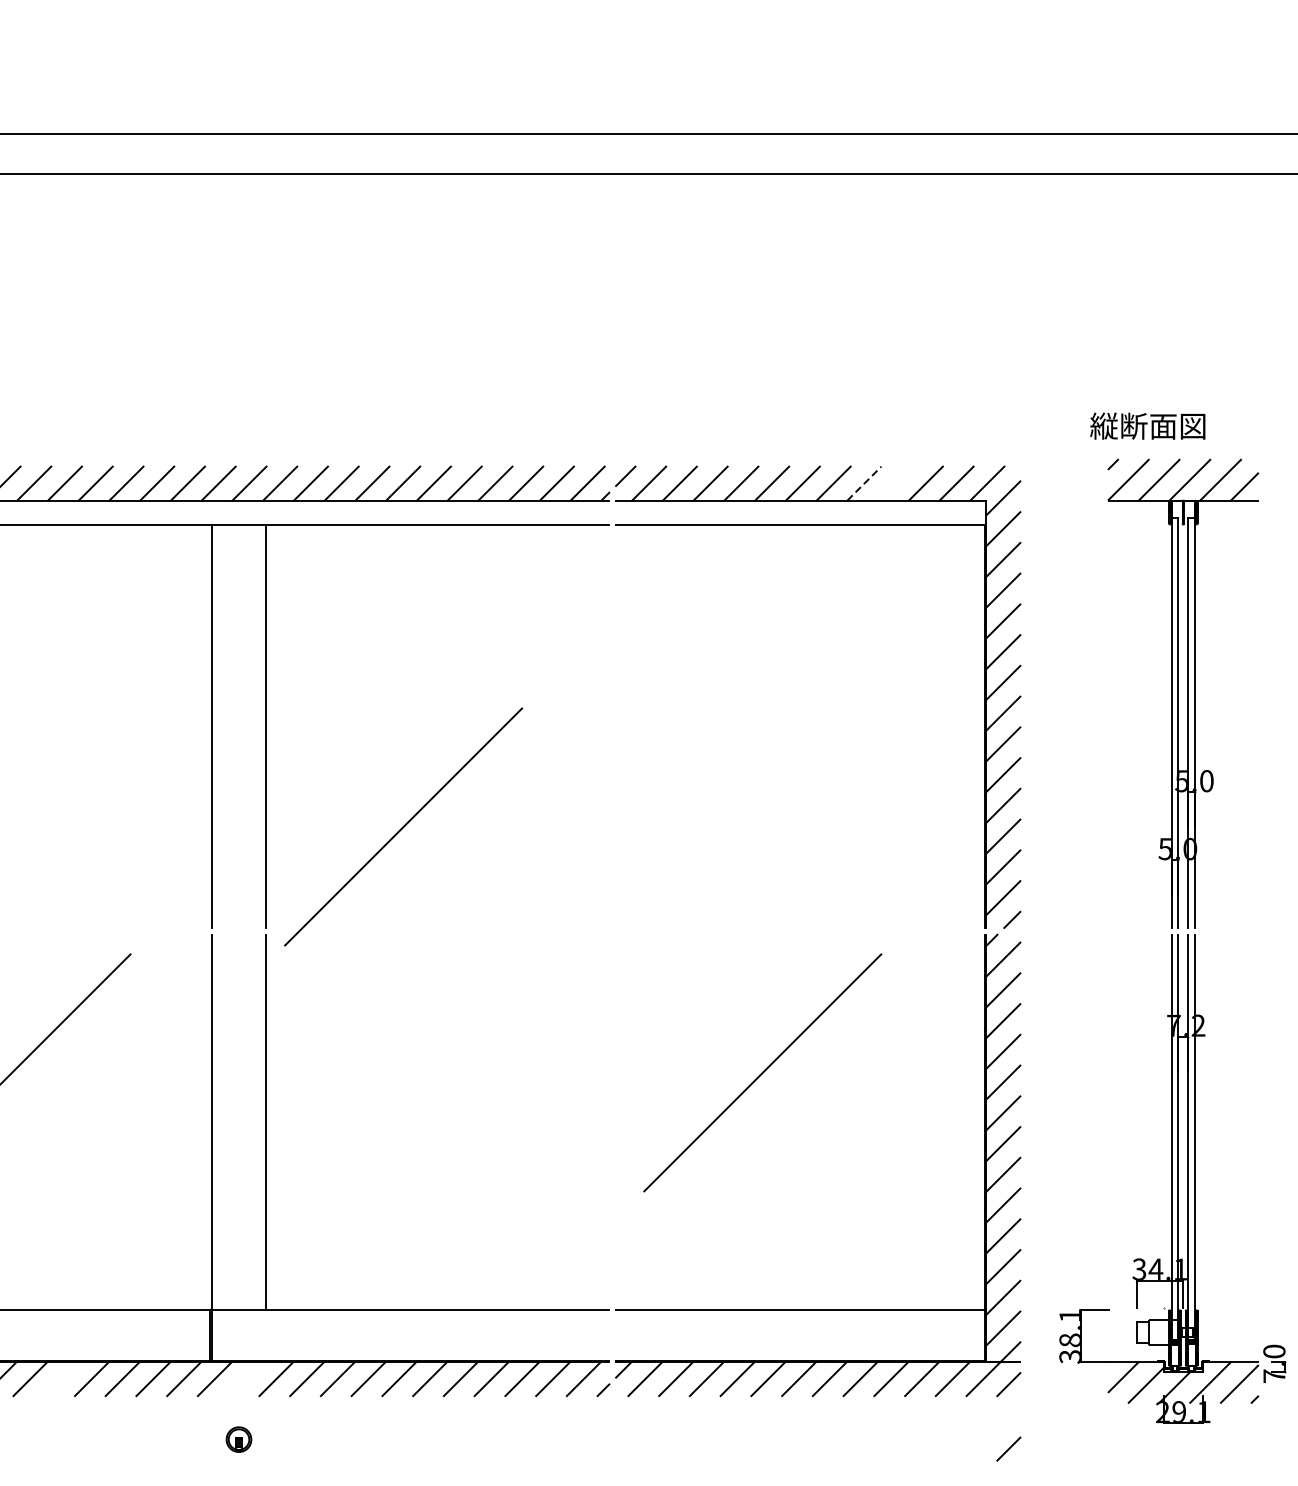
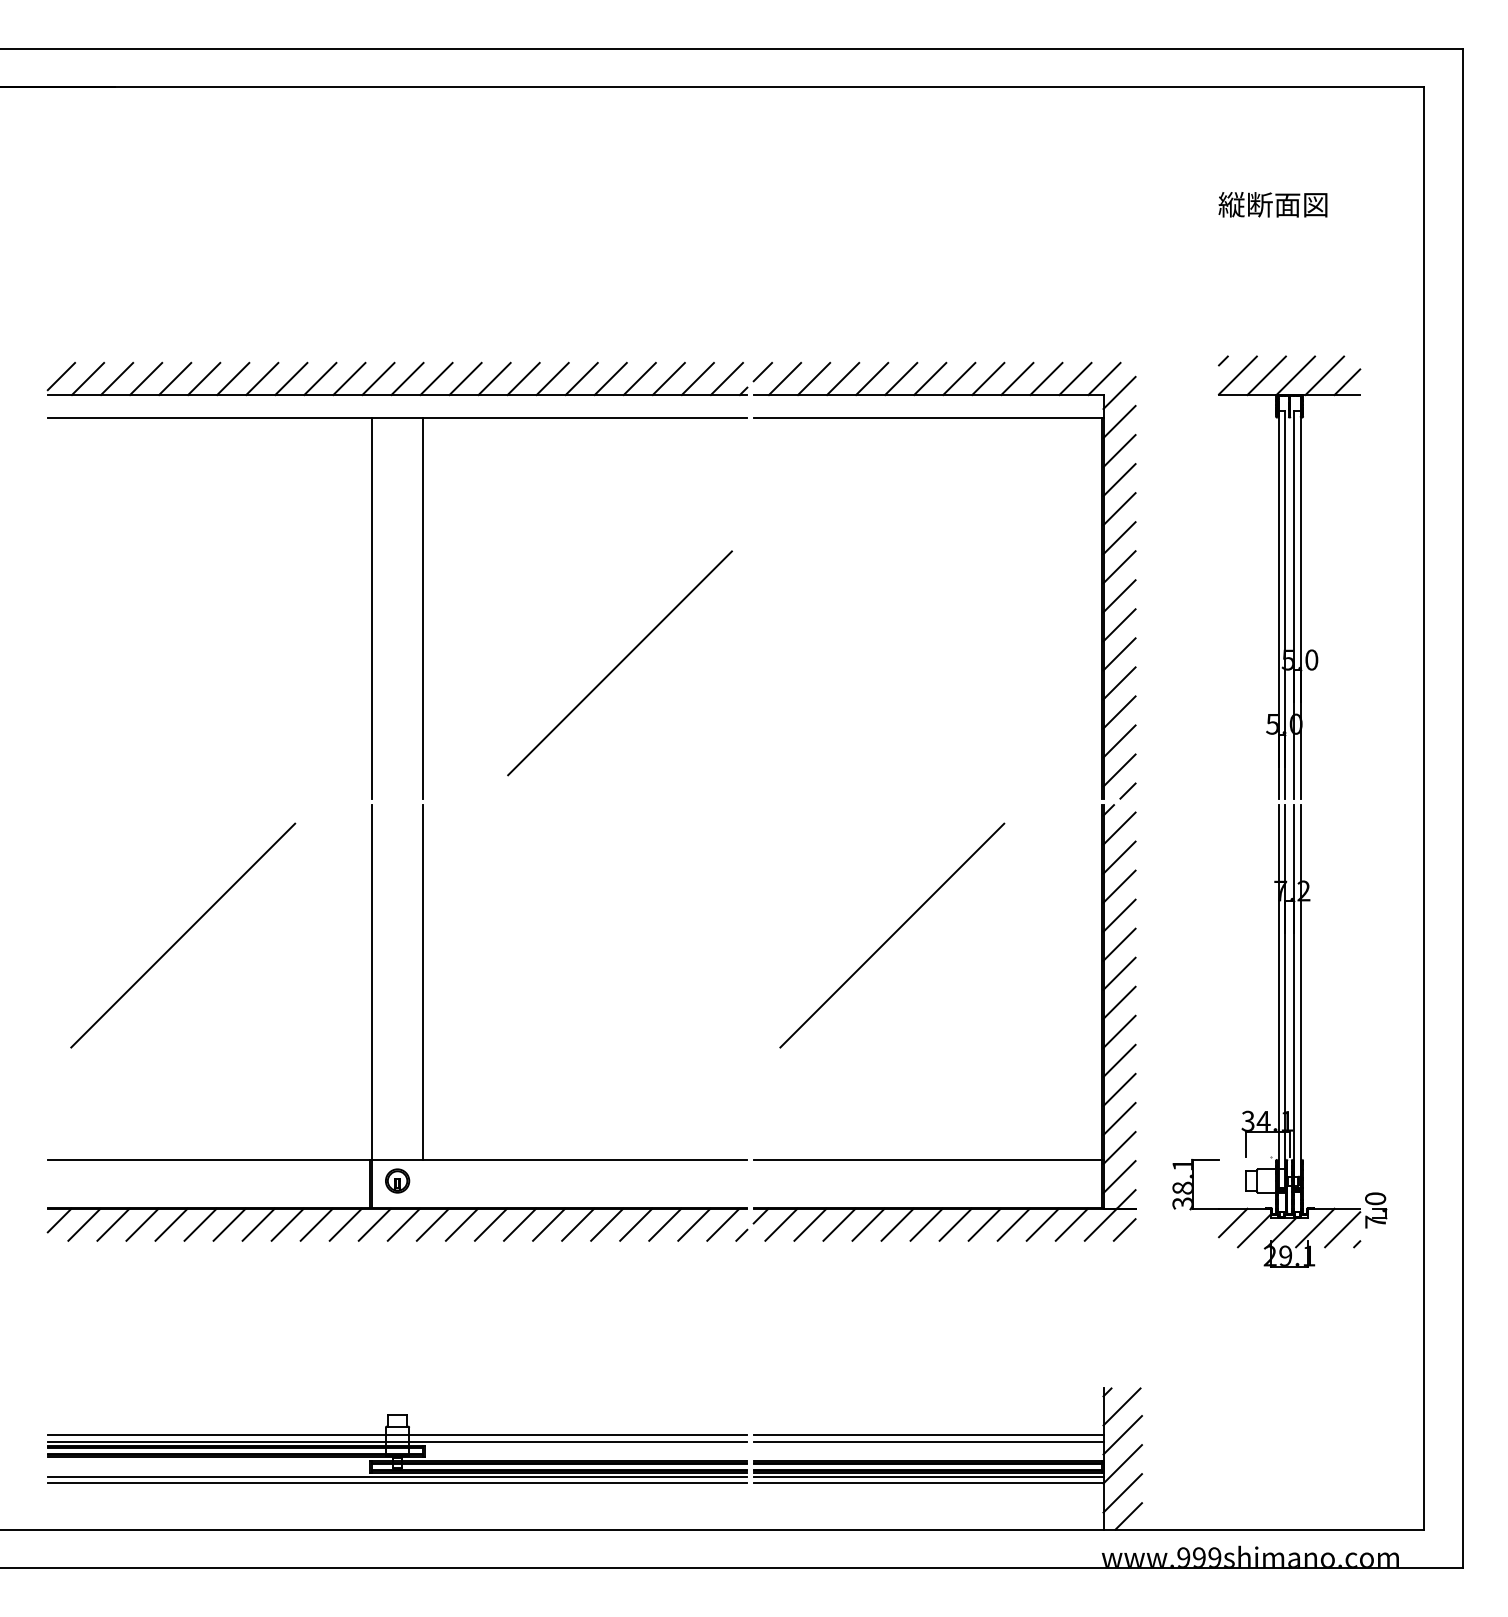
text: (1147, 425) -> (1272, 204), moved
line: (895, 483) -> (1017, 378), added
line: (864, 484) -> (988, 379), dashed -> solid
line: (403, 827) -> (619, 663), moved
line: (61, 1378) -> (229, 1224), added
line: (245, 1378) -> (403, 1224), added
part: (238, 1439) -> (397, 1180), moved
line: (1008, 1448) -> (1124, 1290), removed

